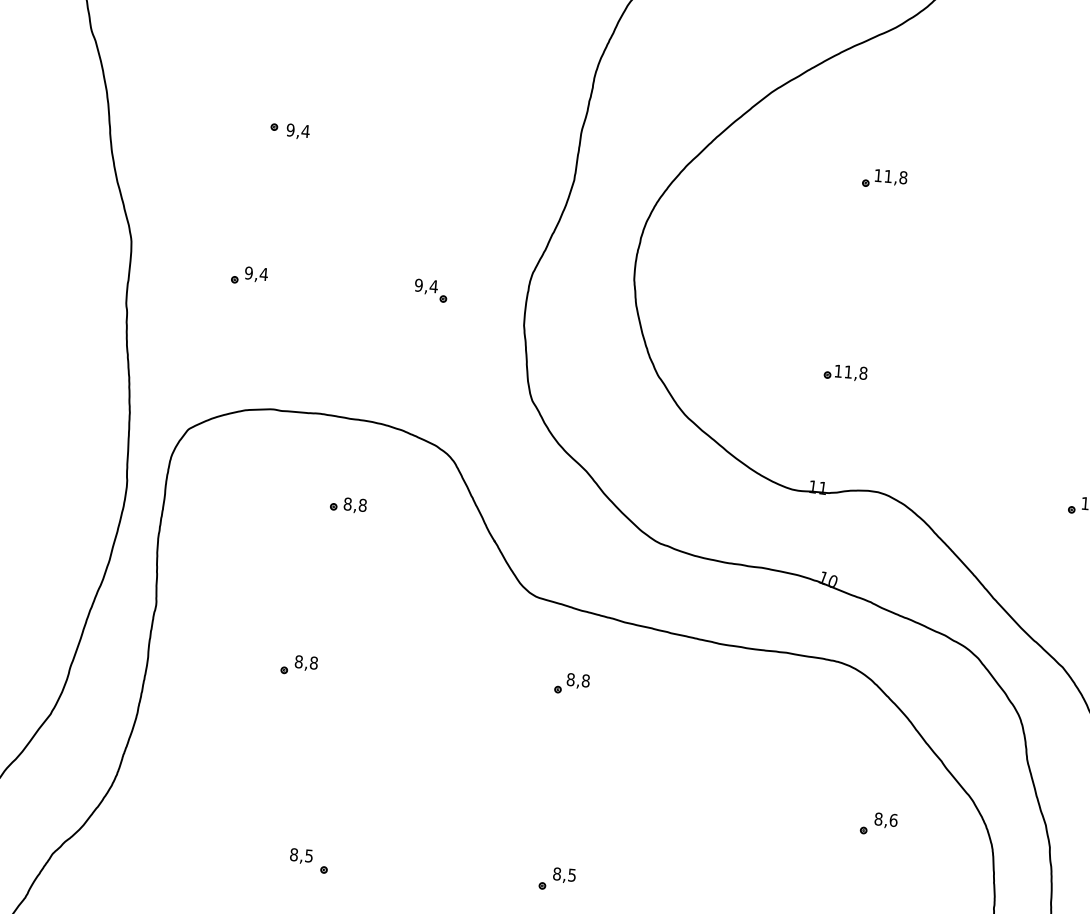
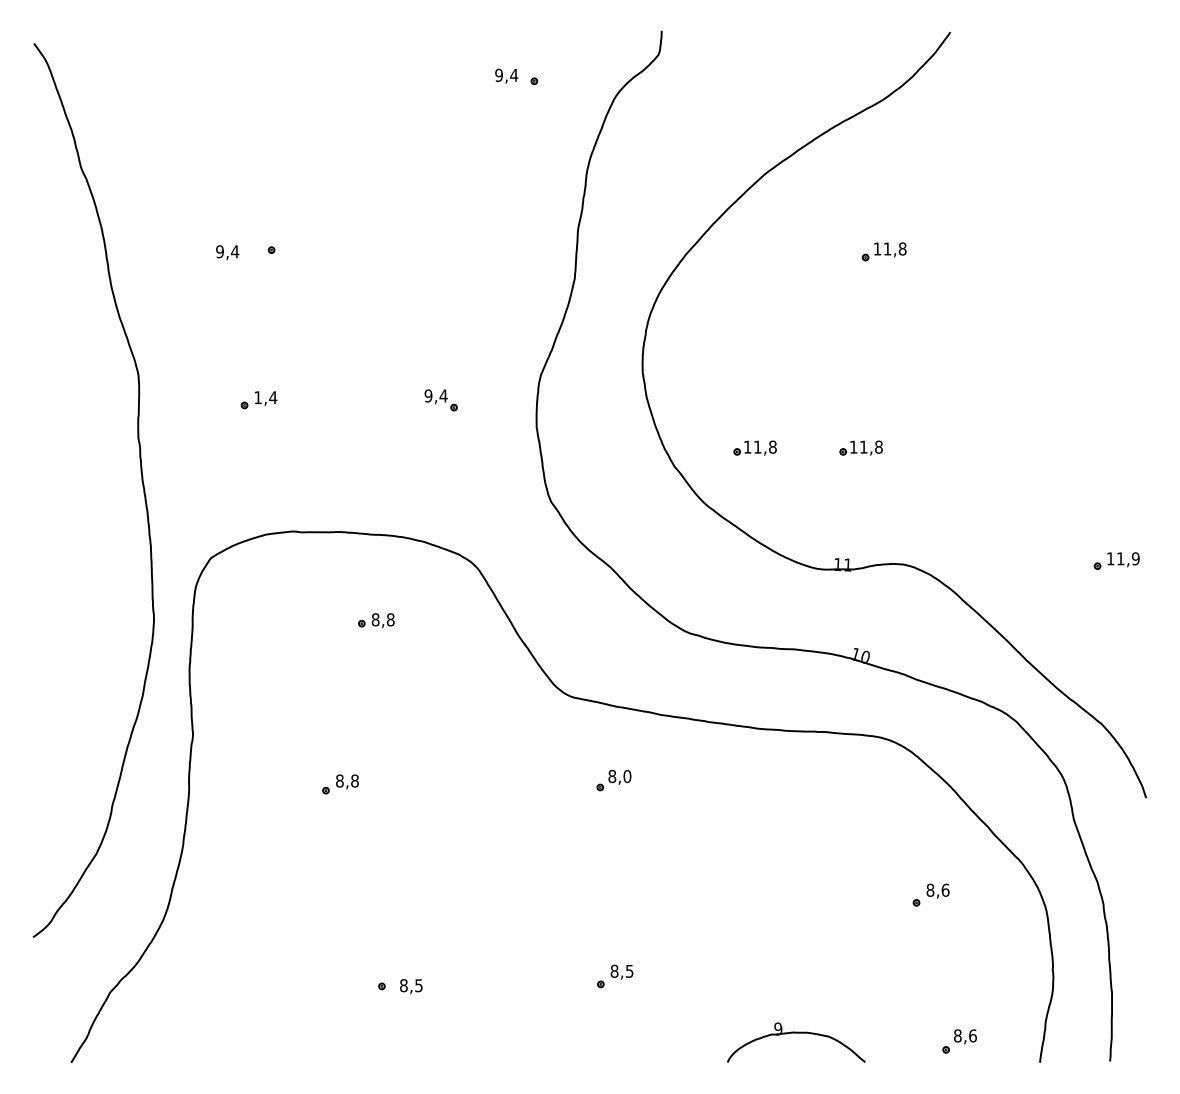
text: (298, 131) -> (227, 252), moved
text: (249, 272) -> (258, 397), 9,4 -> 1,4
part: (739, 363) -> (754, 447), added
text: (585, 680) -> (627, 776), 8,8 -> 8,0
text: (301, 856) -> (411, 986), moved

